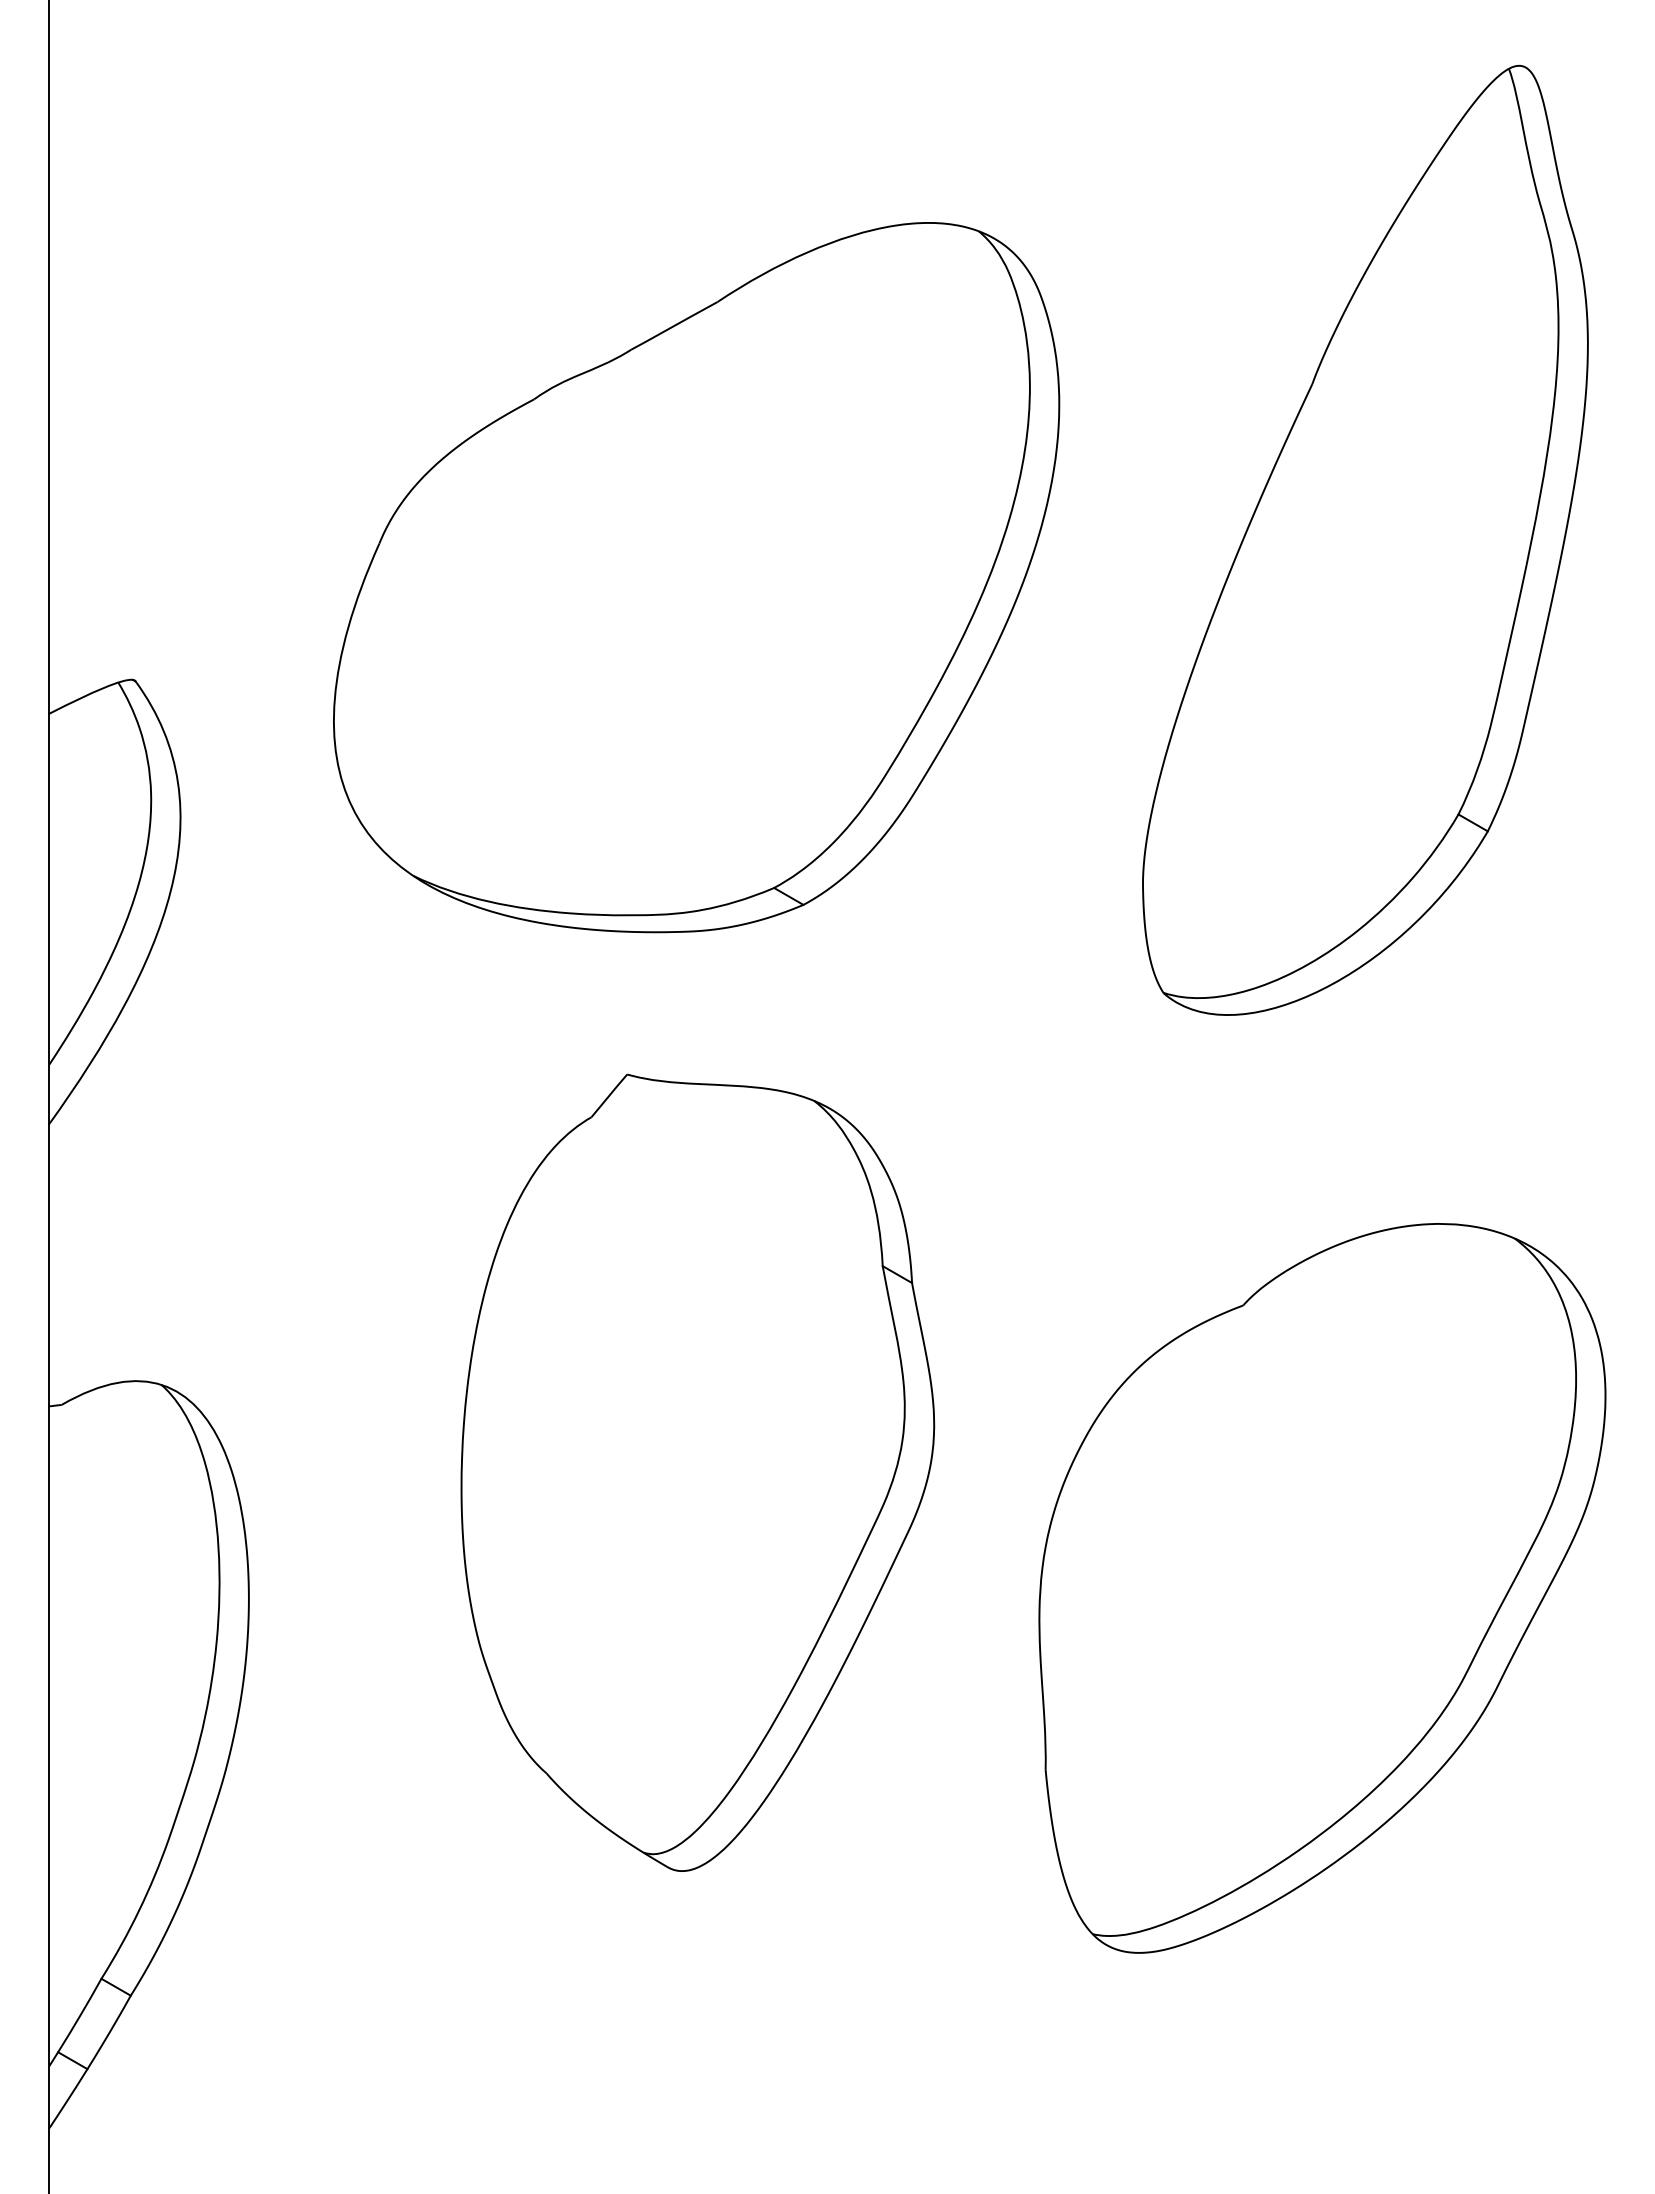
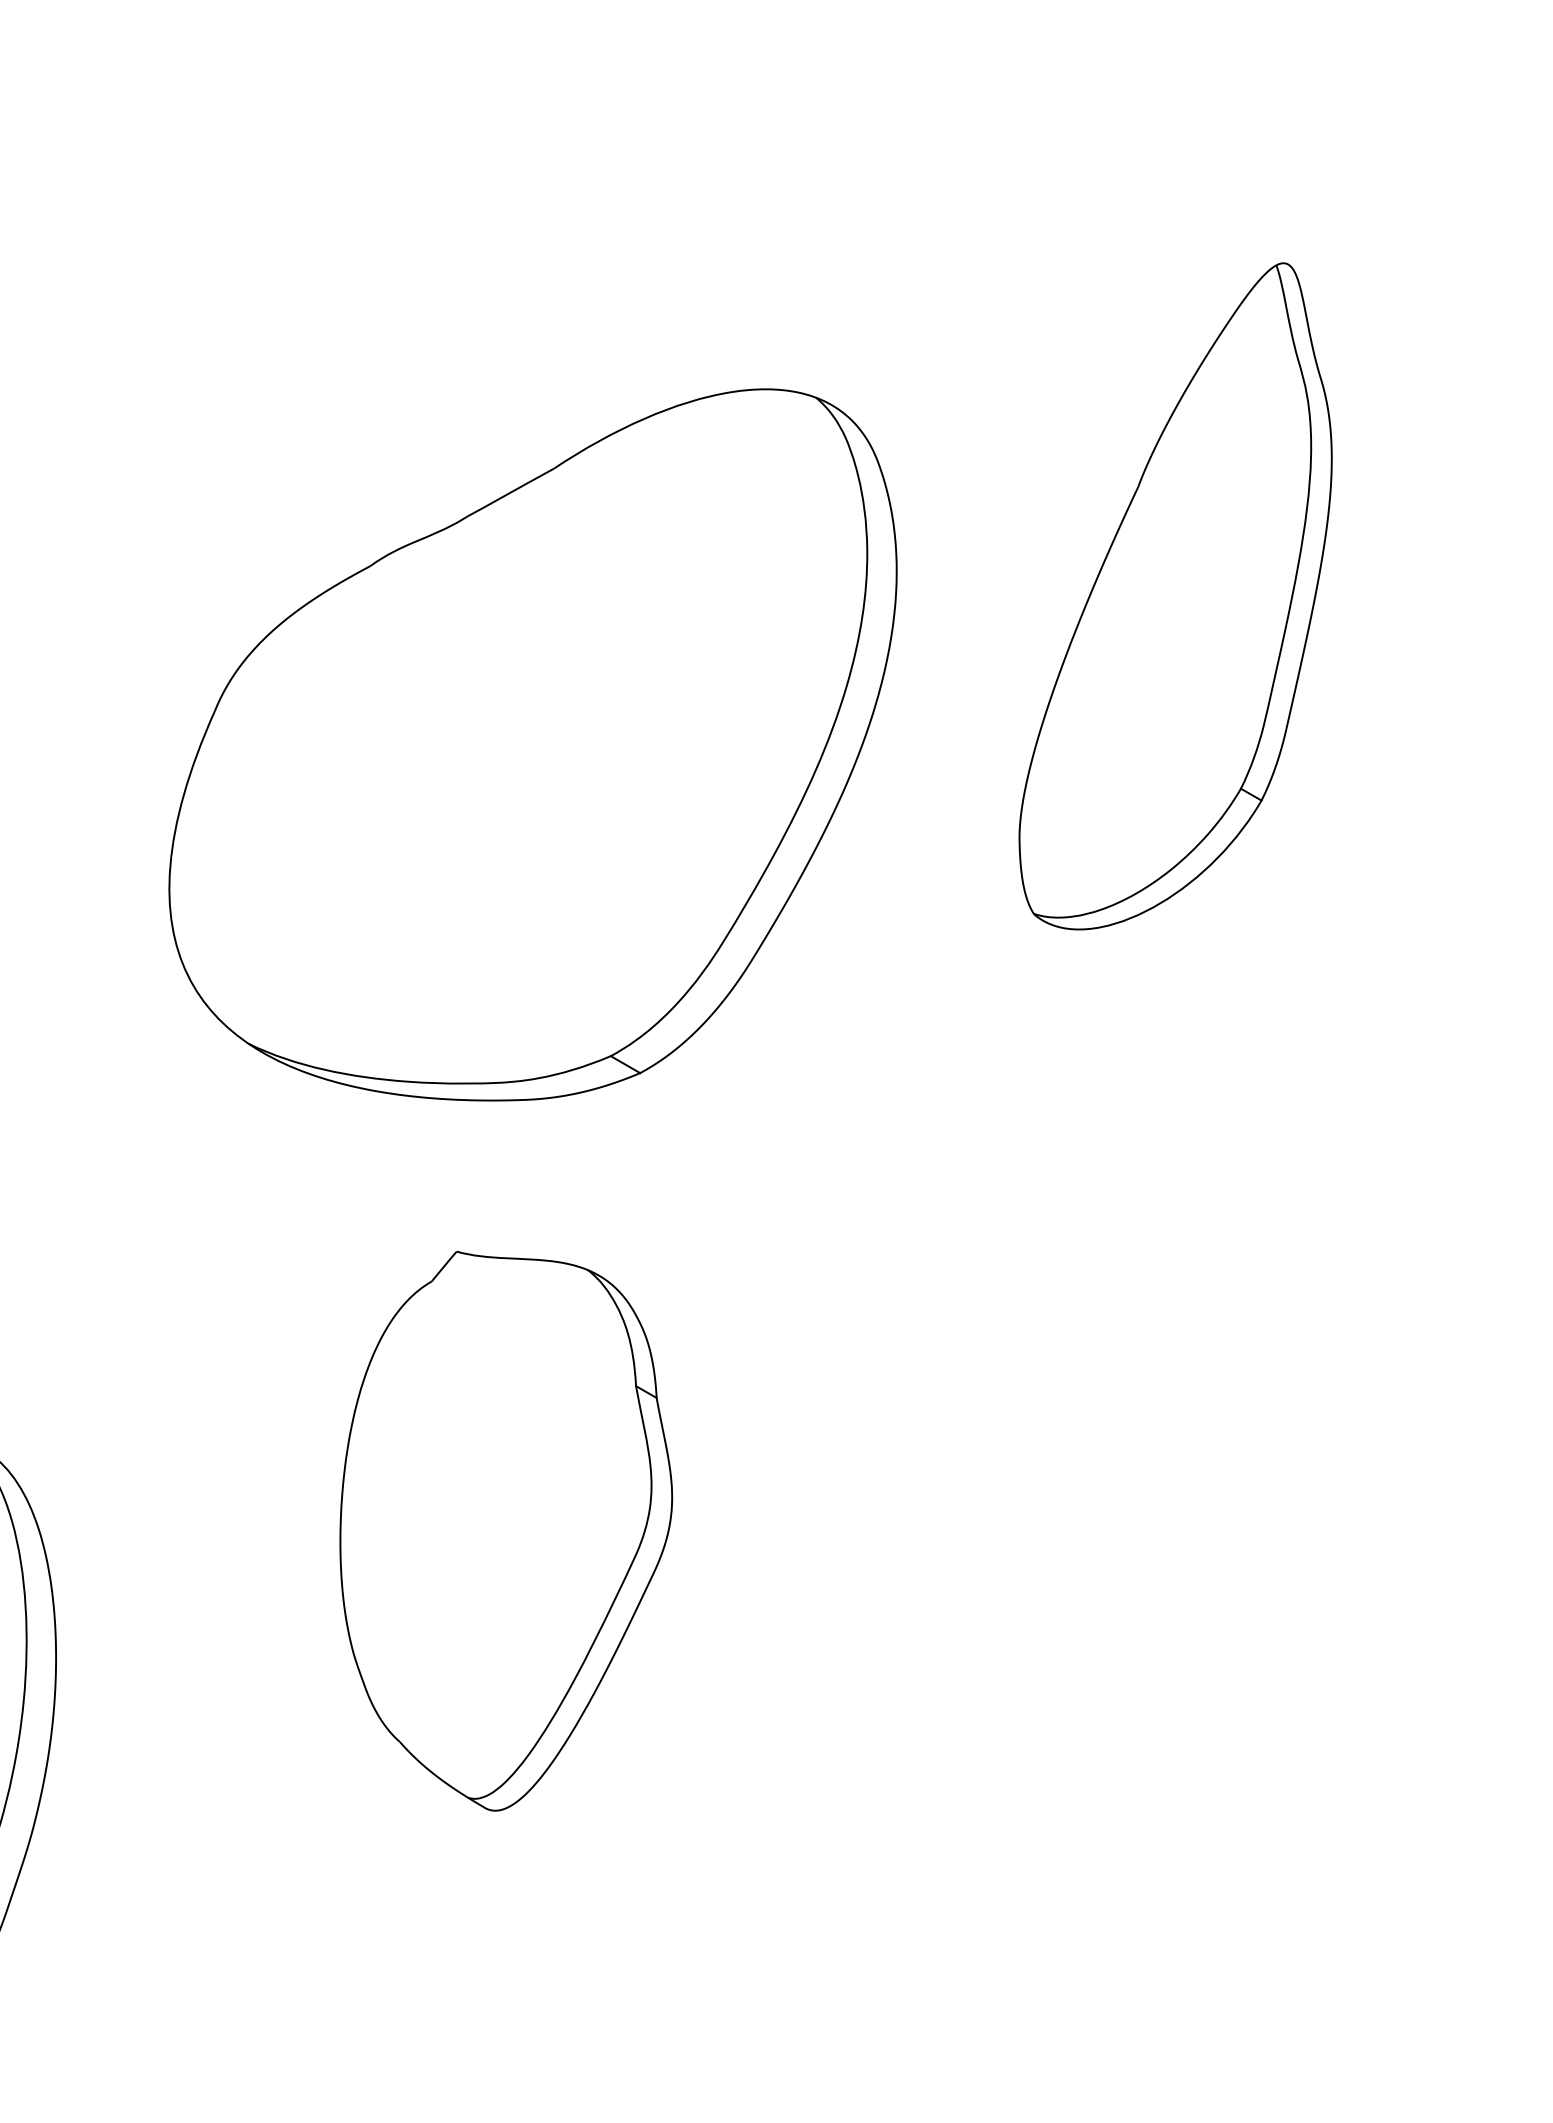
part: (1365, 540) -> (1175, 596), size x0.7
part: (696, 577) -> (532, 744), moved
part: (697, 1472) -> (505, 1530), size x0.7
part: (1322, 1588) -> (1132, 1647), removed

